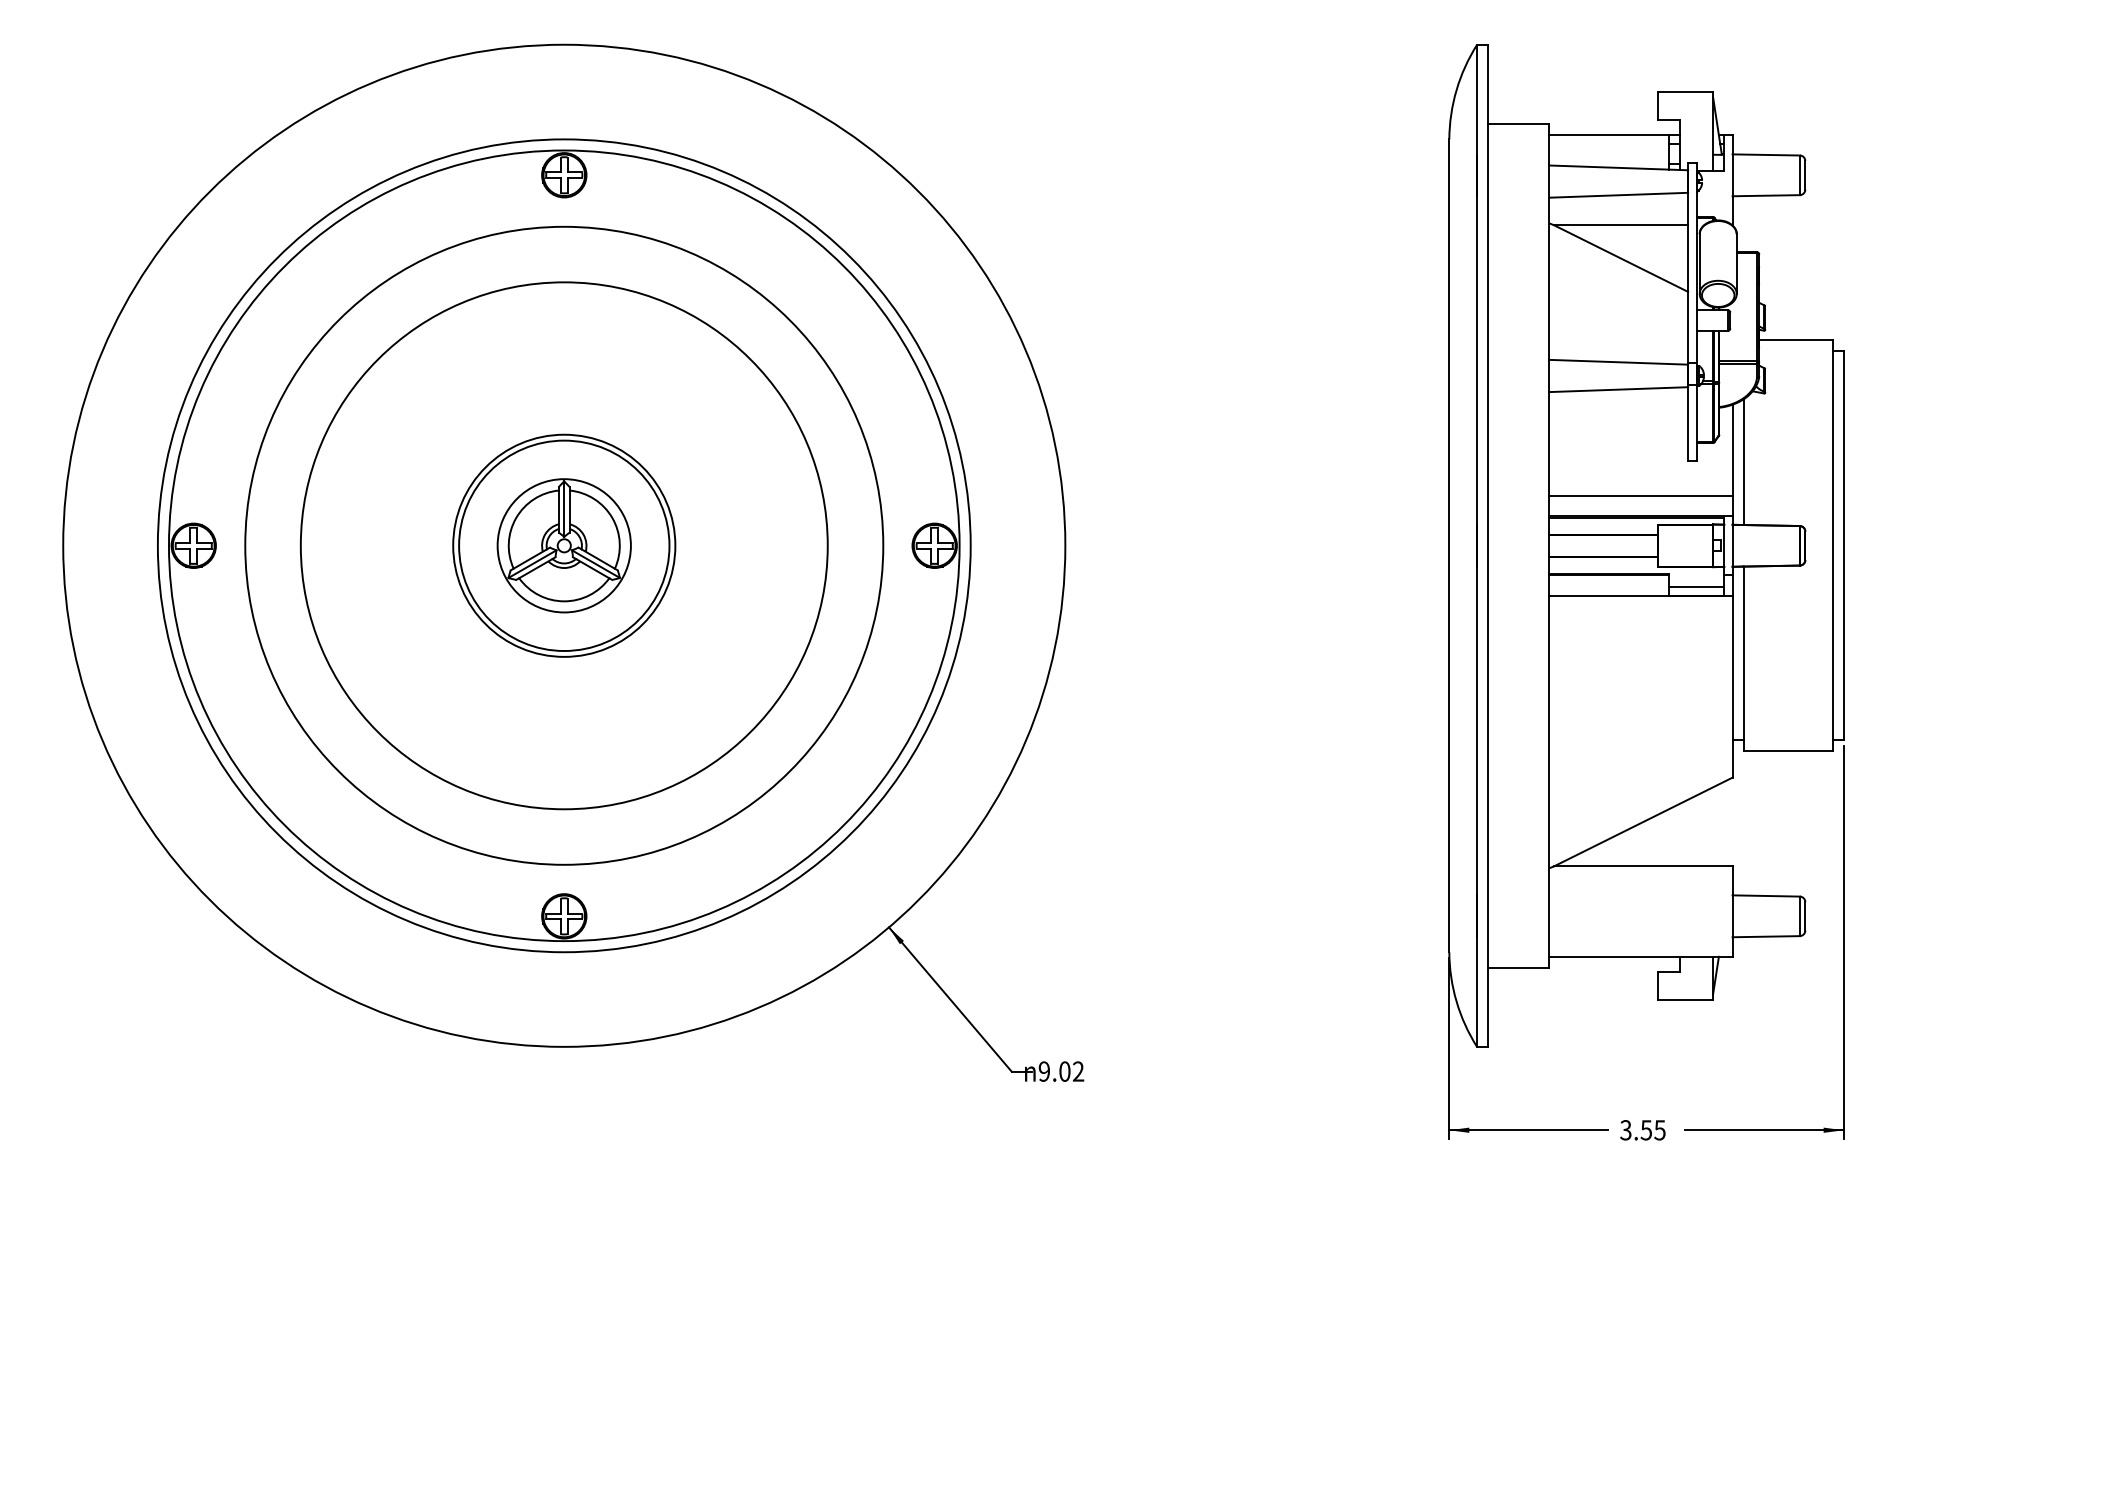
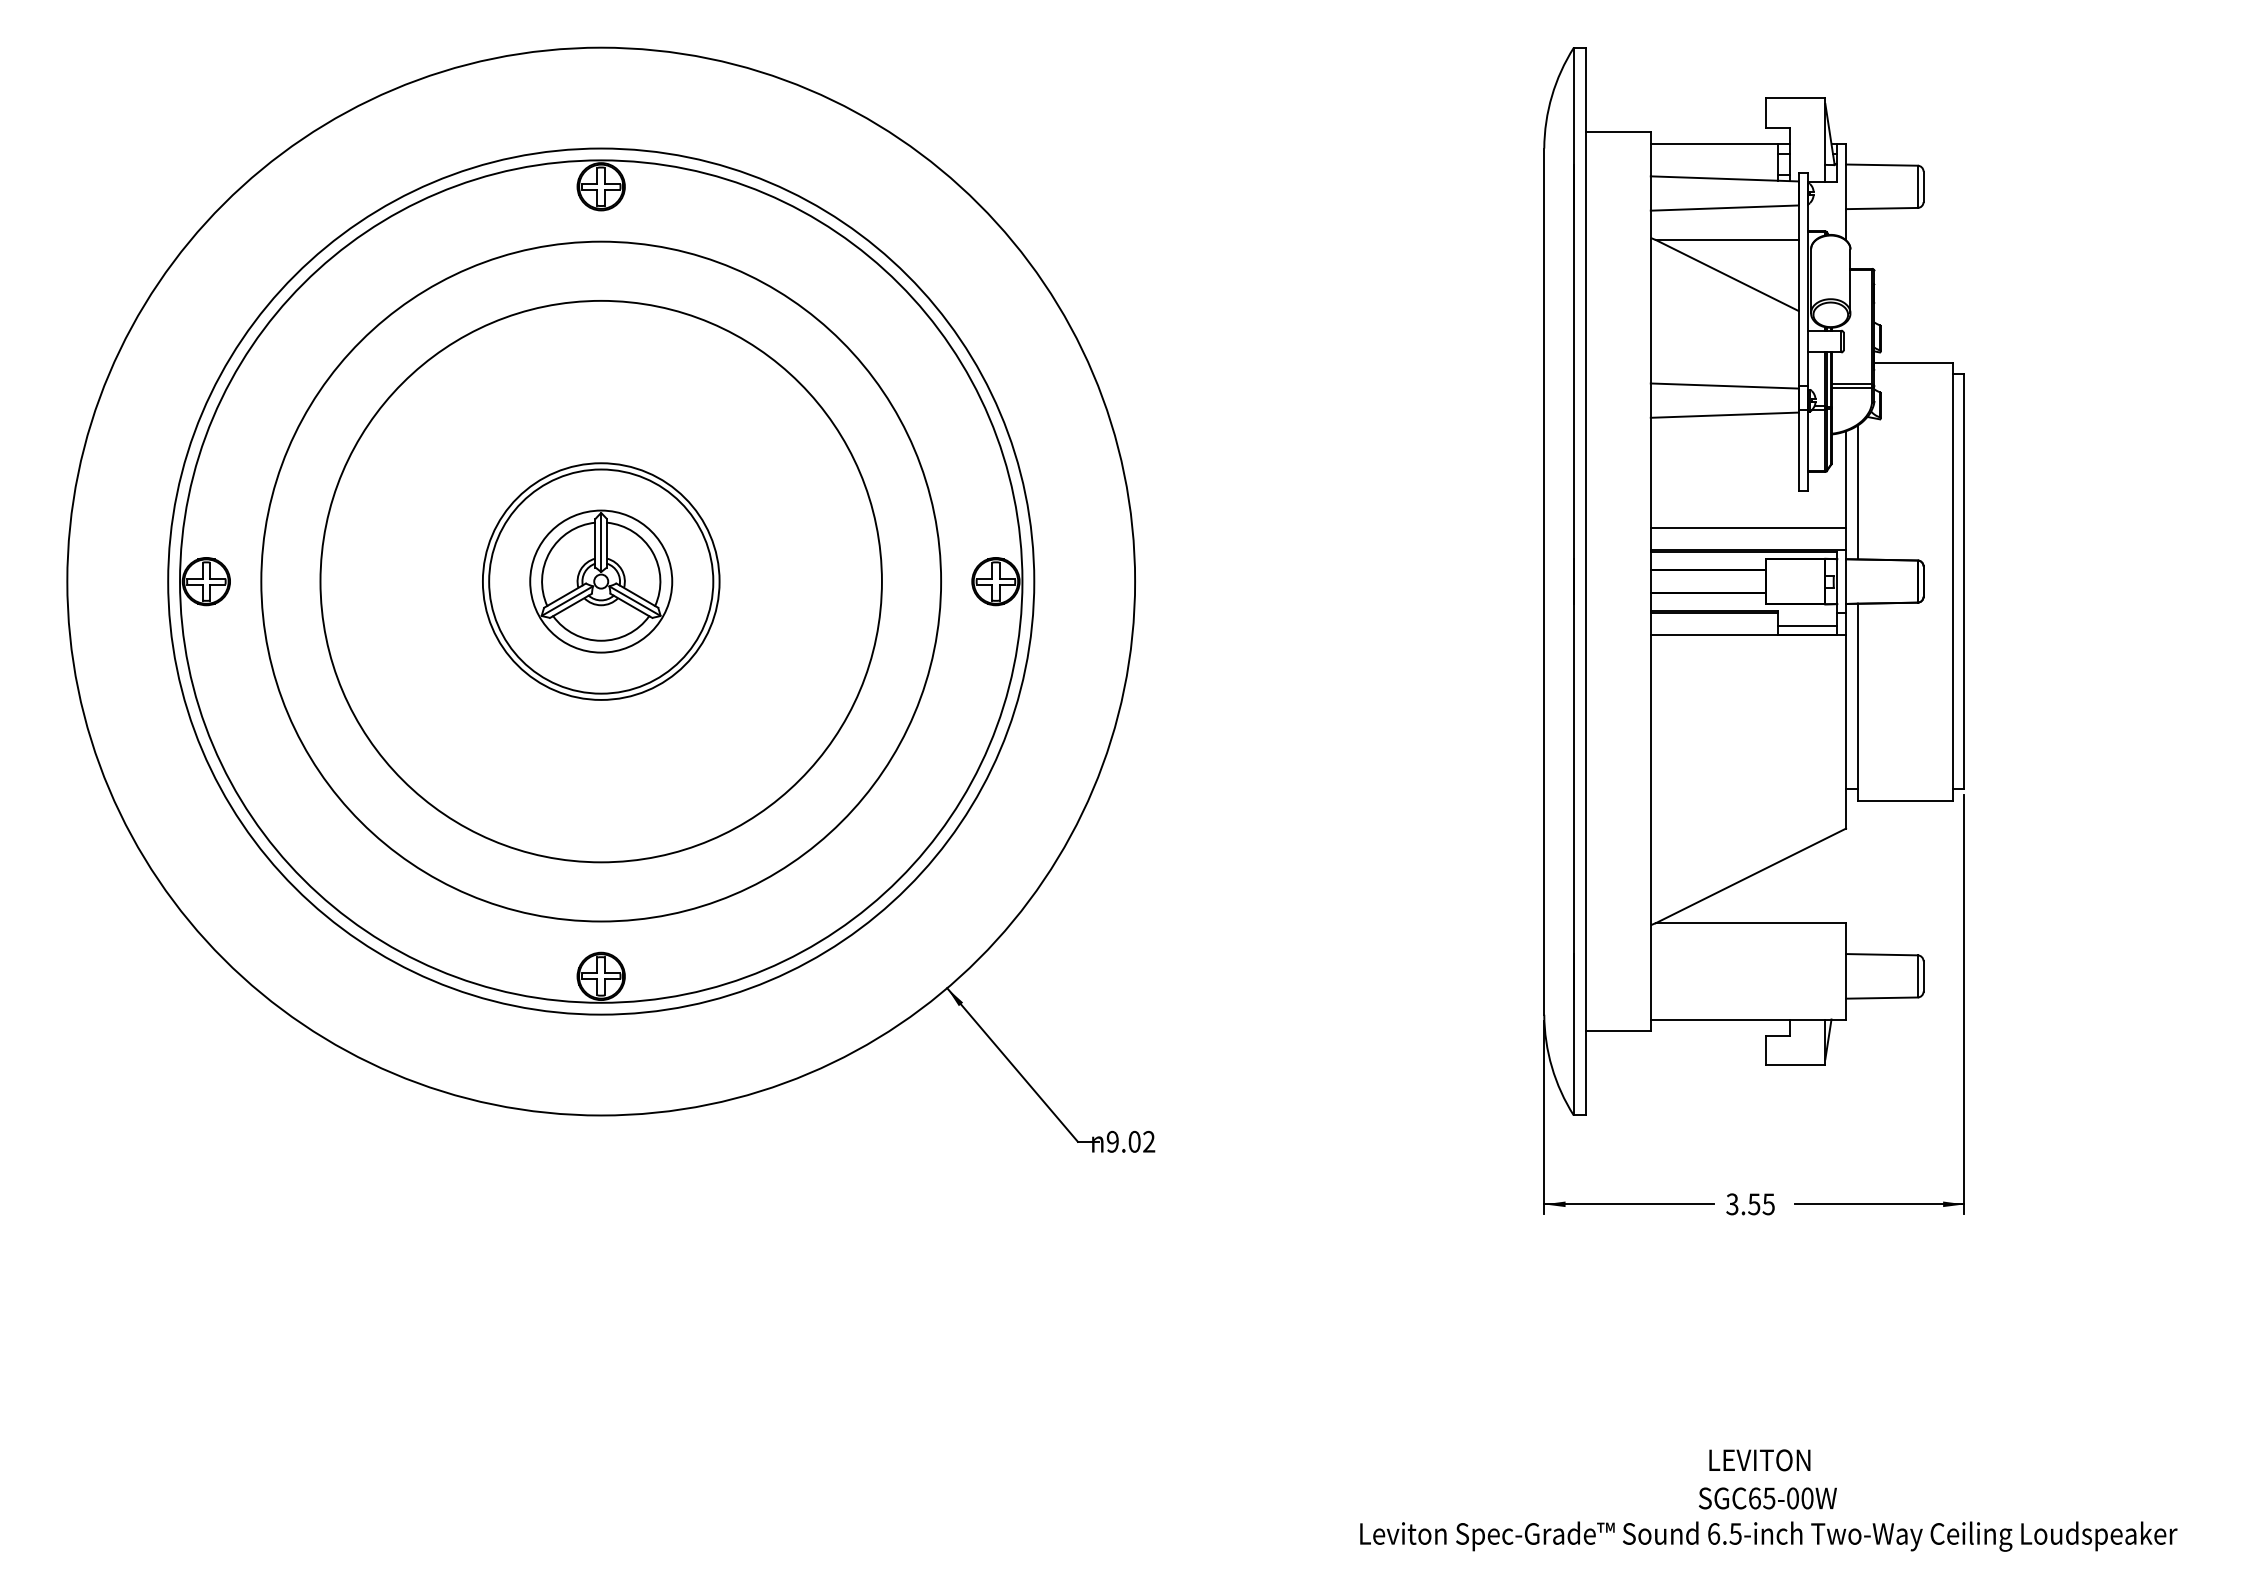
part: (1659, 1408) -> (1768, 1500), added

